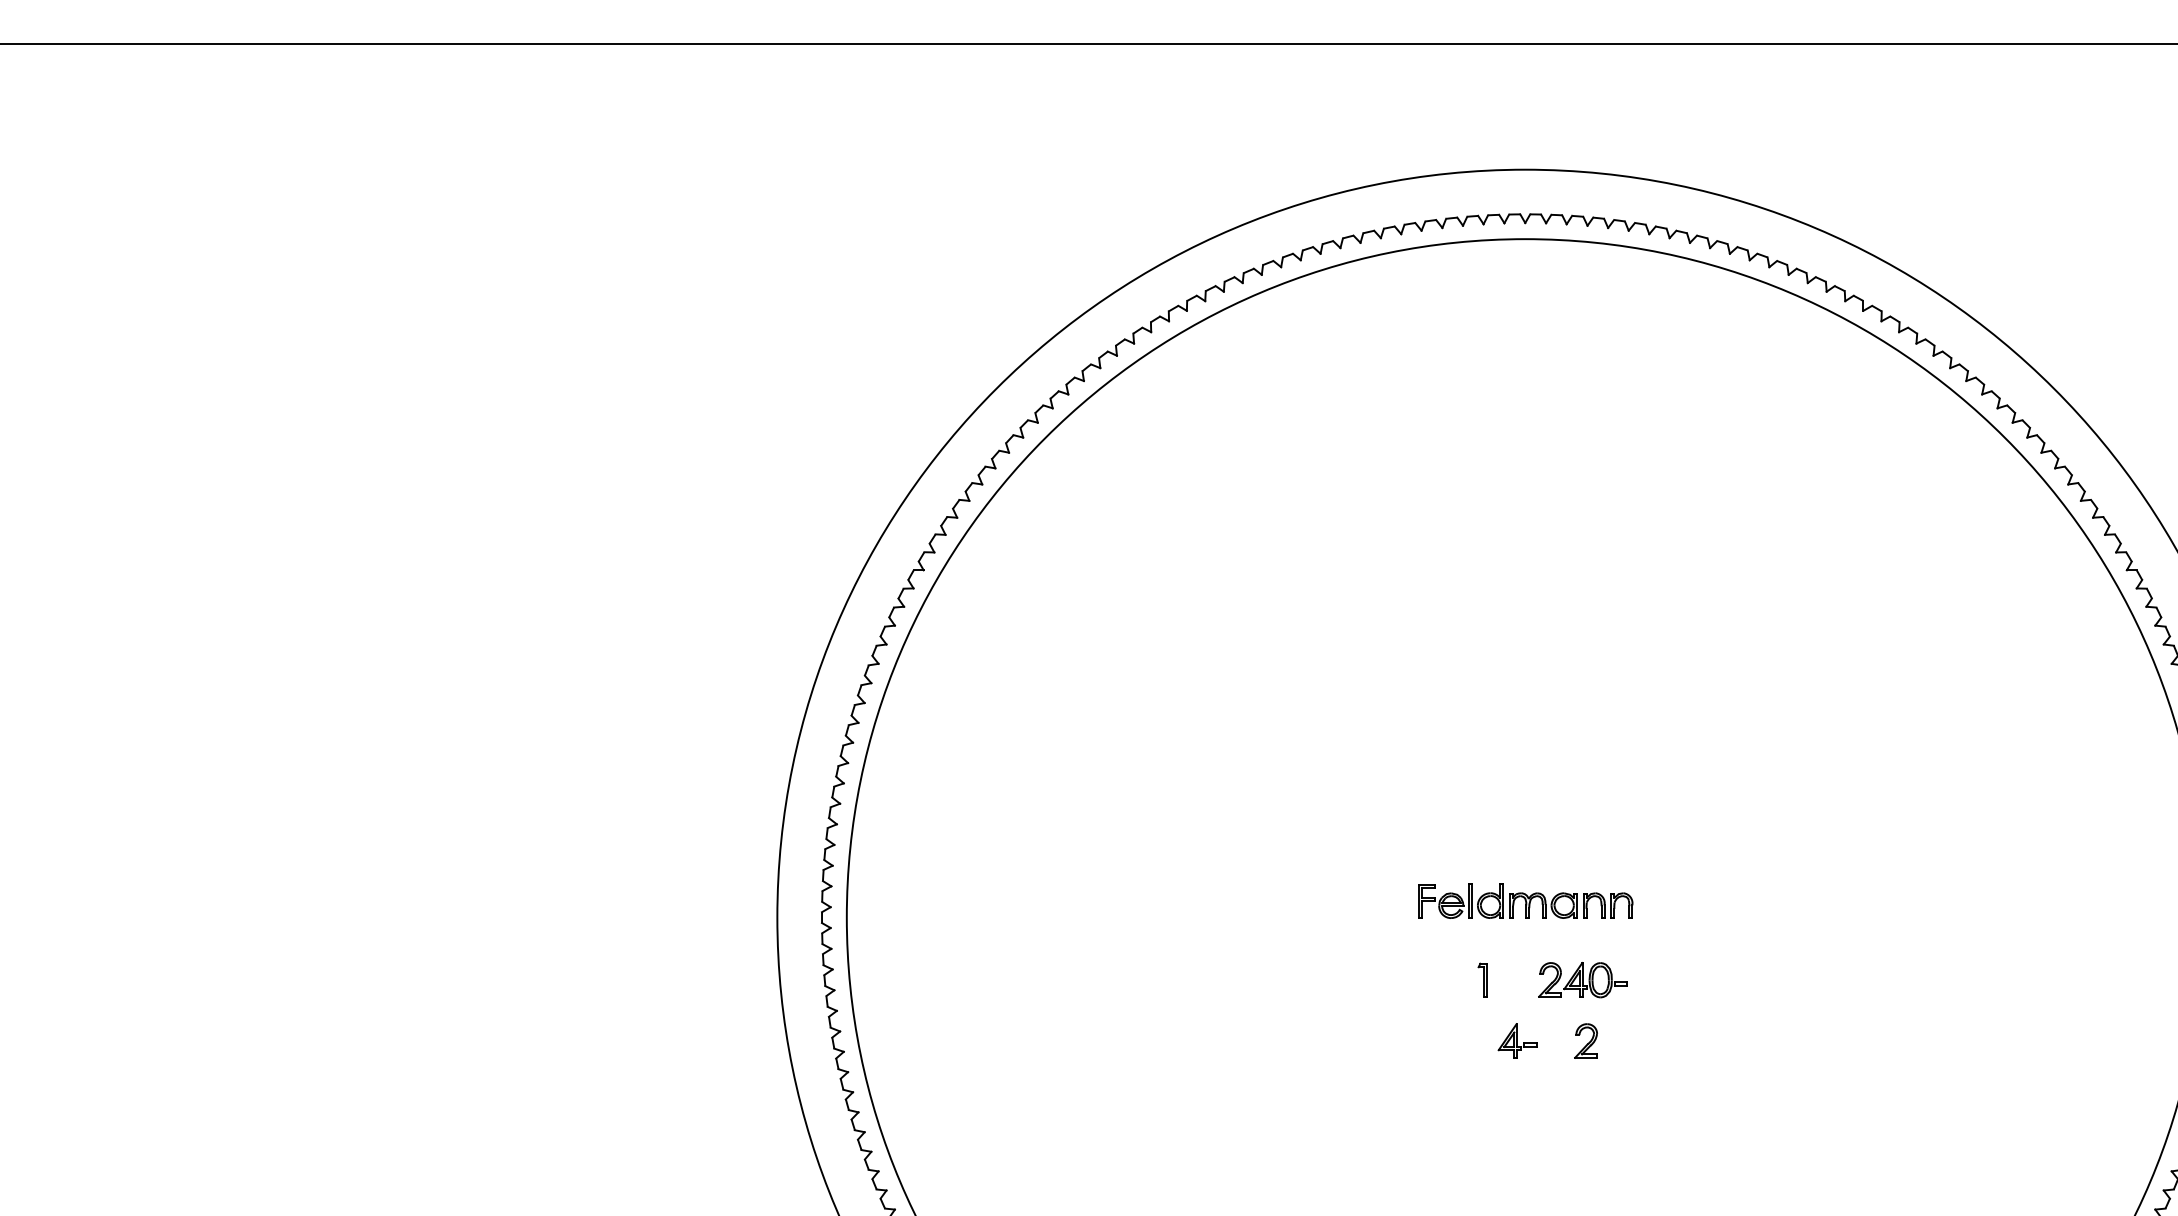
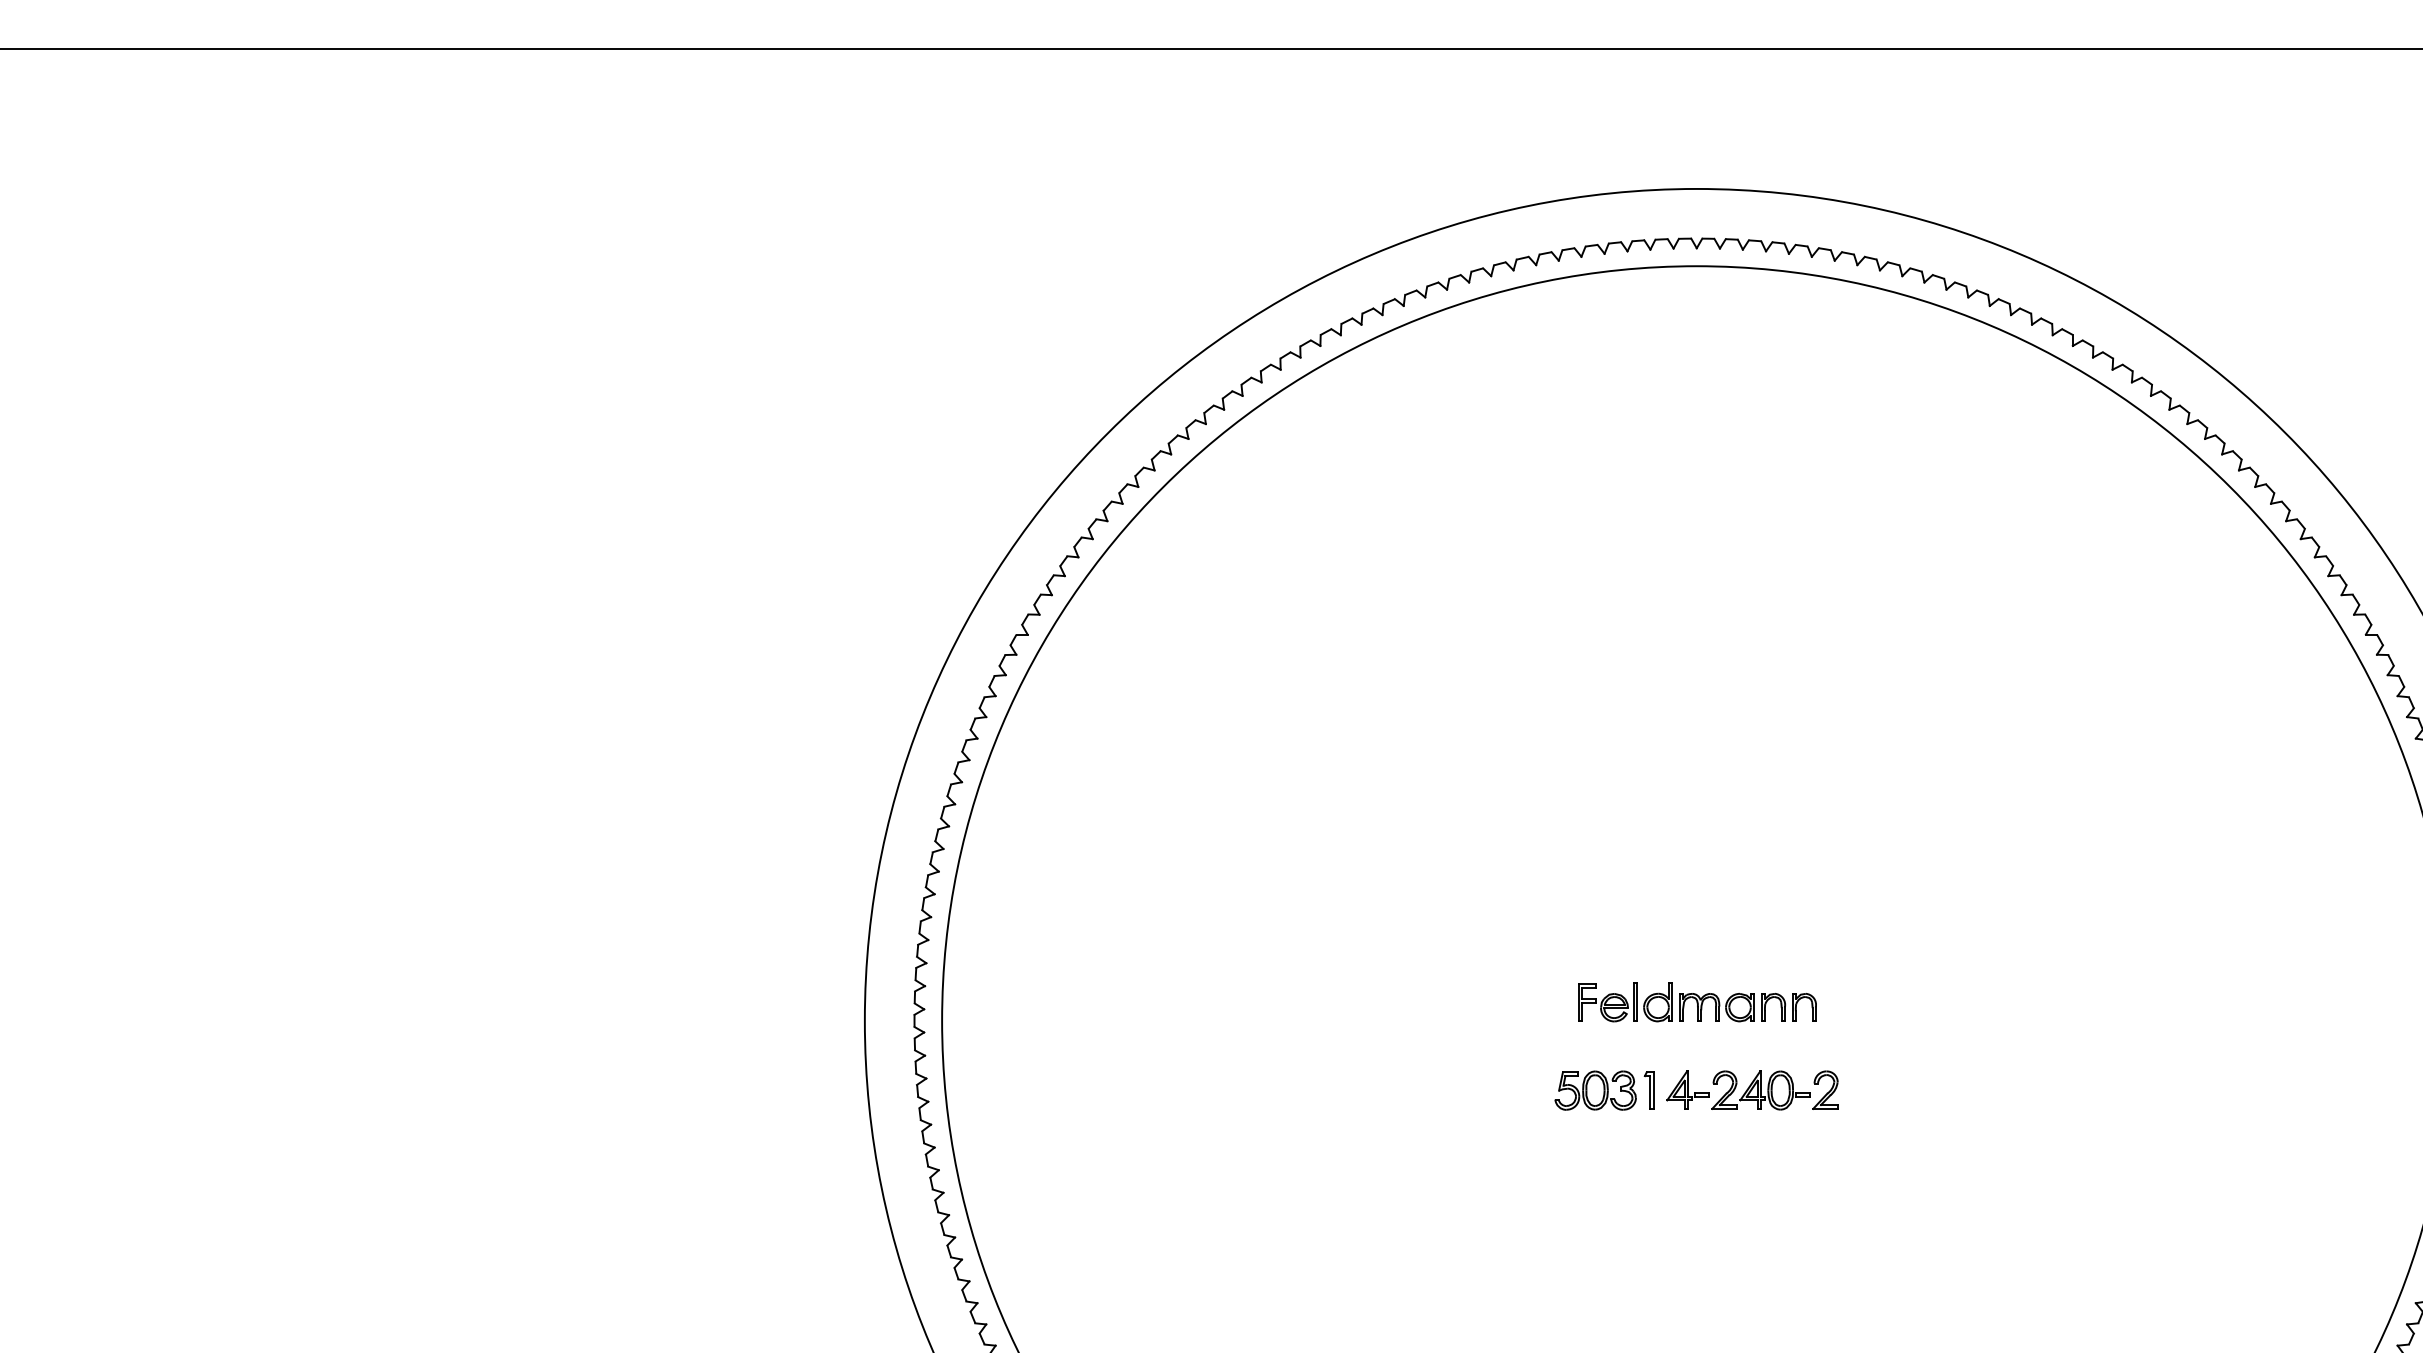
part: (1434, 980) -> (1595, 1090), added
part: (1516, 1040) -> (1687, 1089), moved
part: (1586, 1040) -> (1825, 1089), moved

